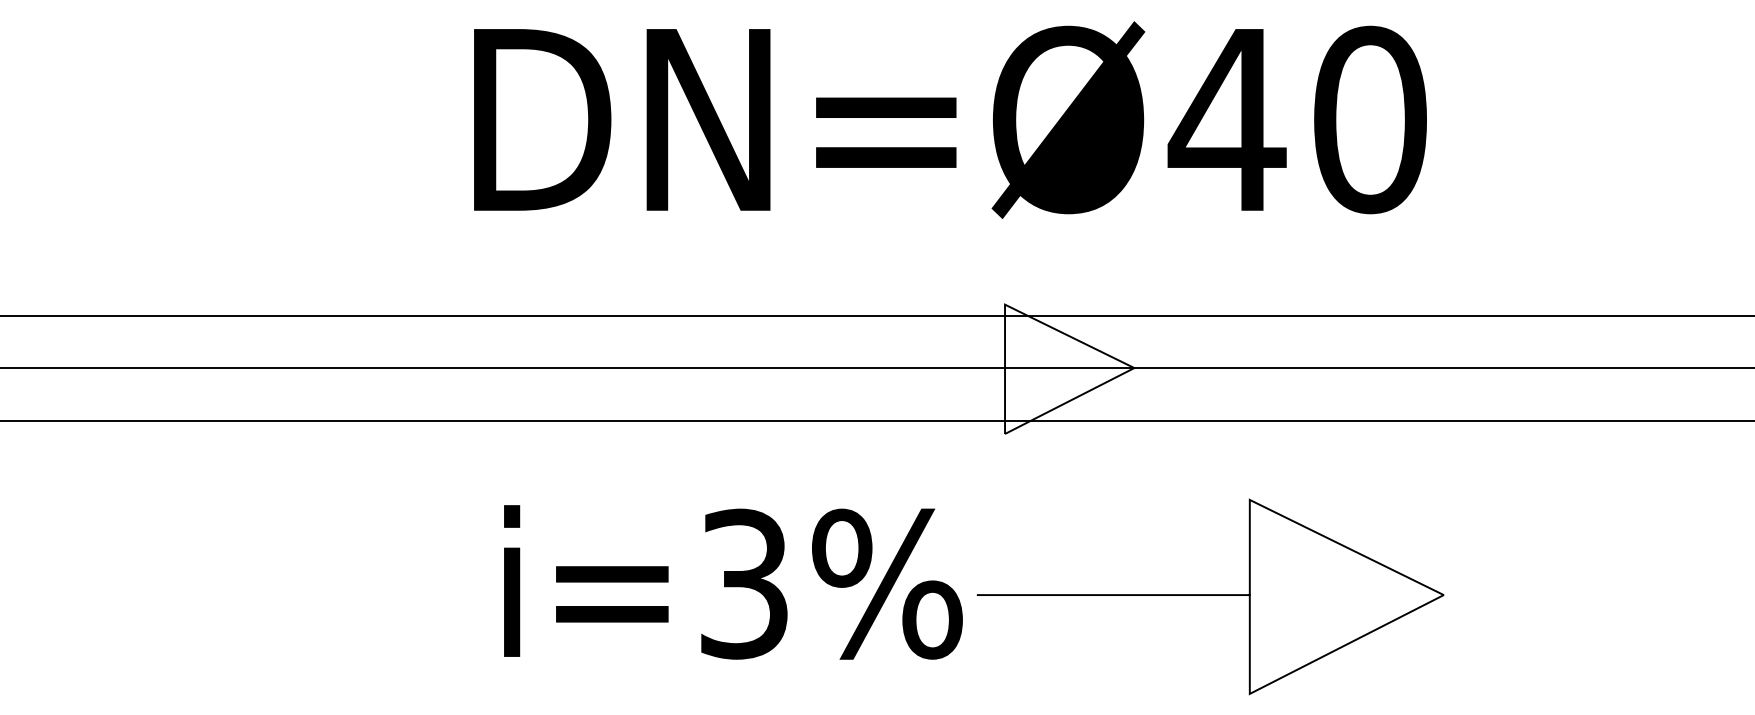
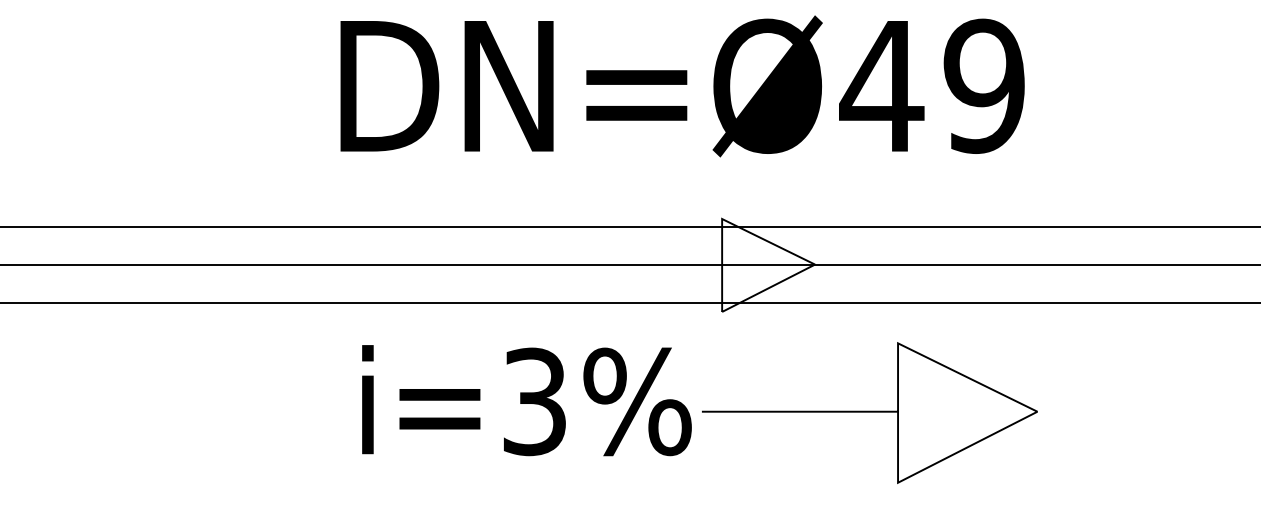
text: (1370, 118) -> (984, 85), DN=Ø40 -> DN=Ø49
text: (732, 582) -> (526, 400), moved
curve: (1210, 596) -> (869, 412), moved

